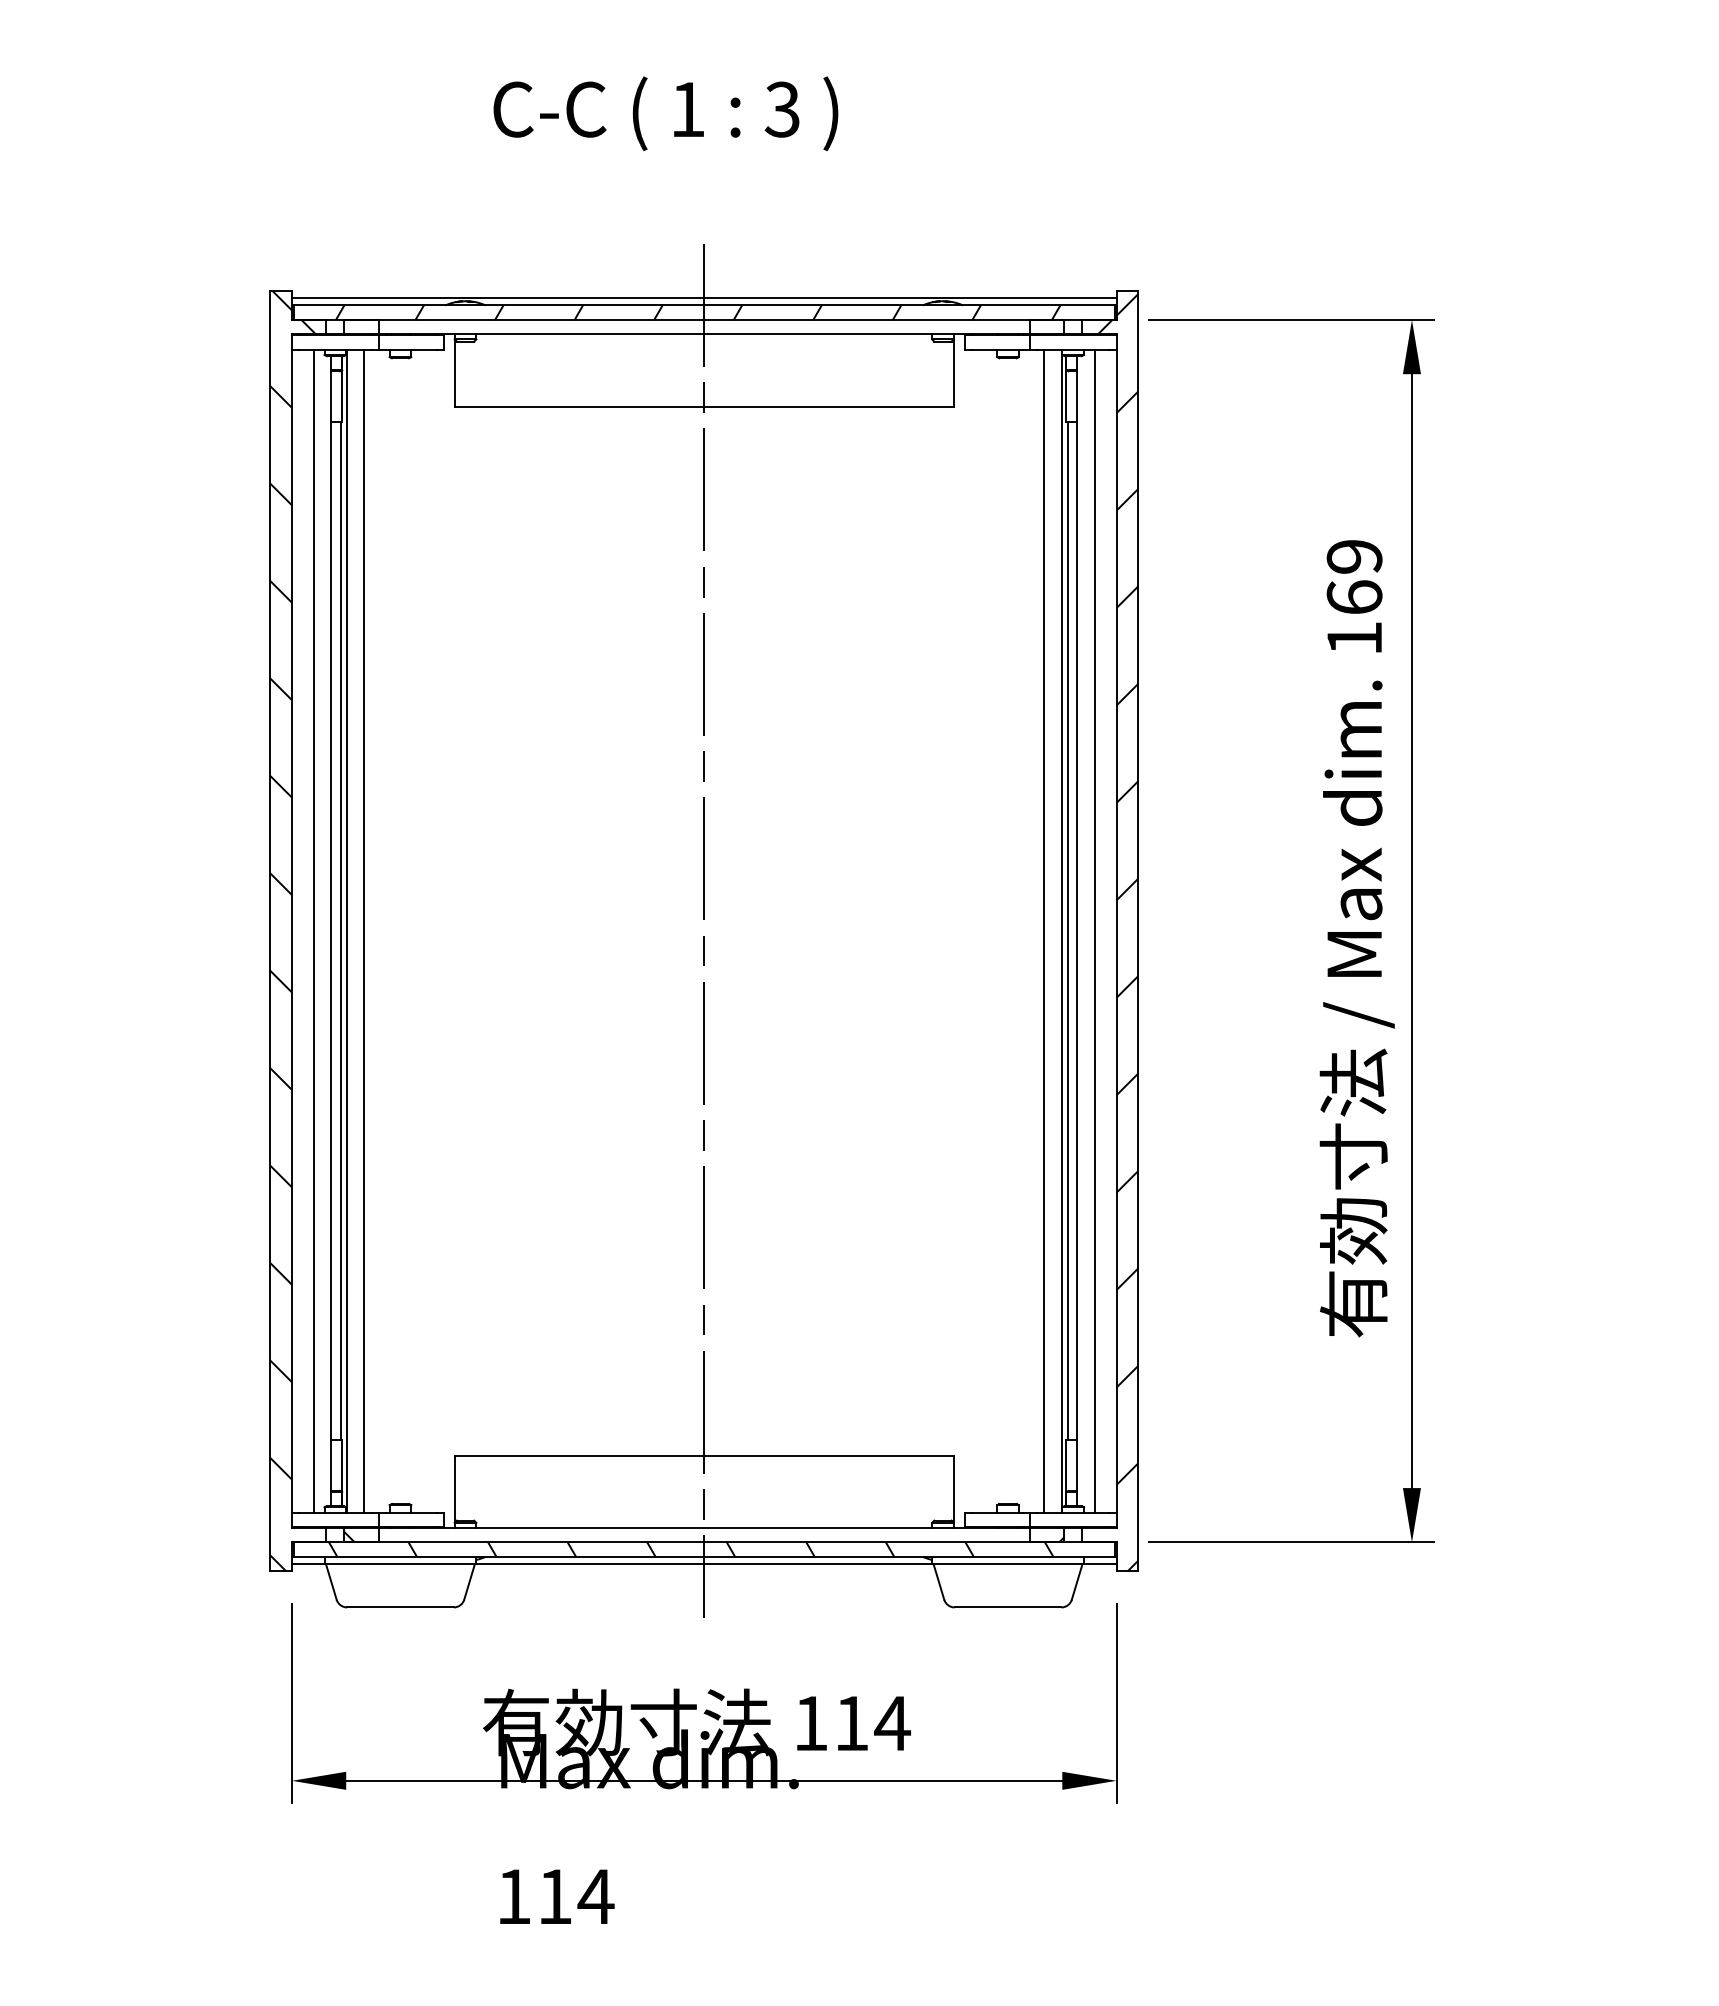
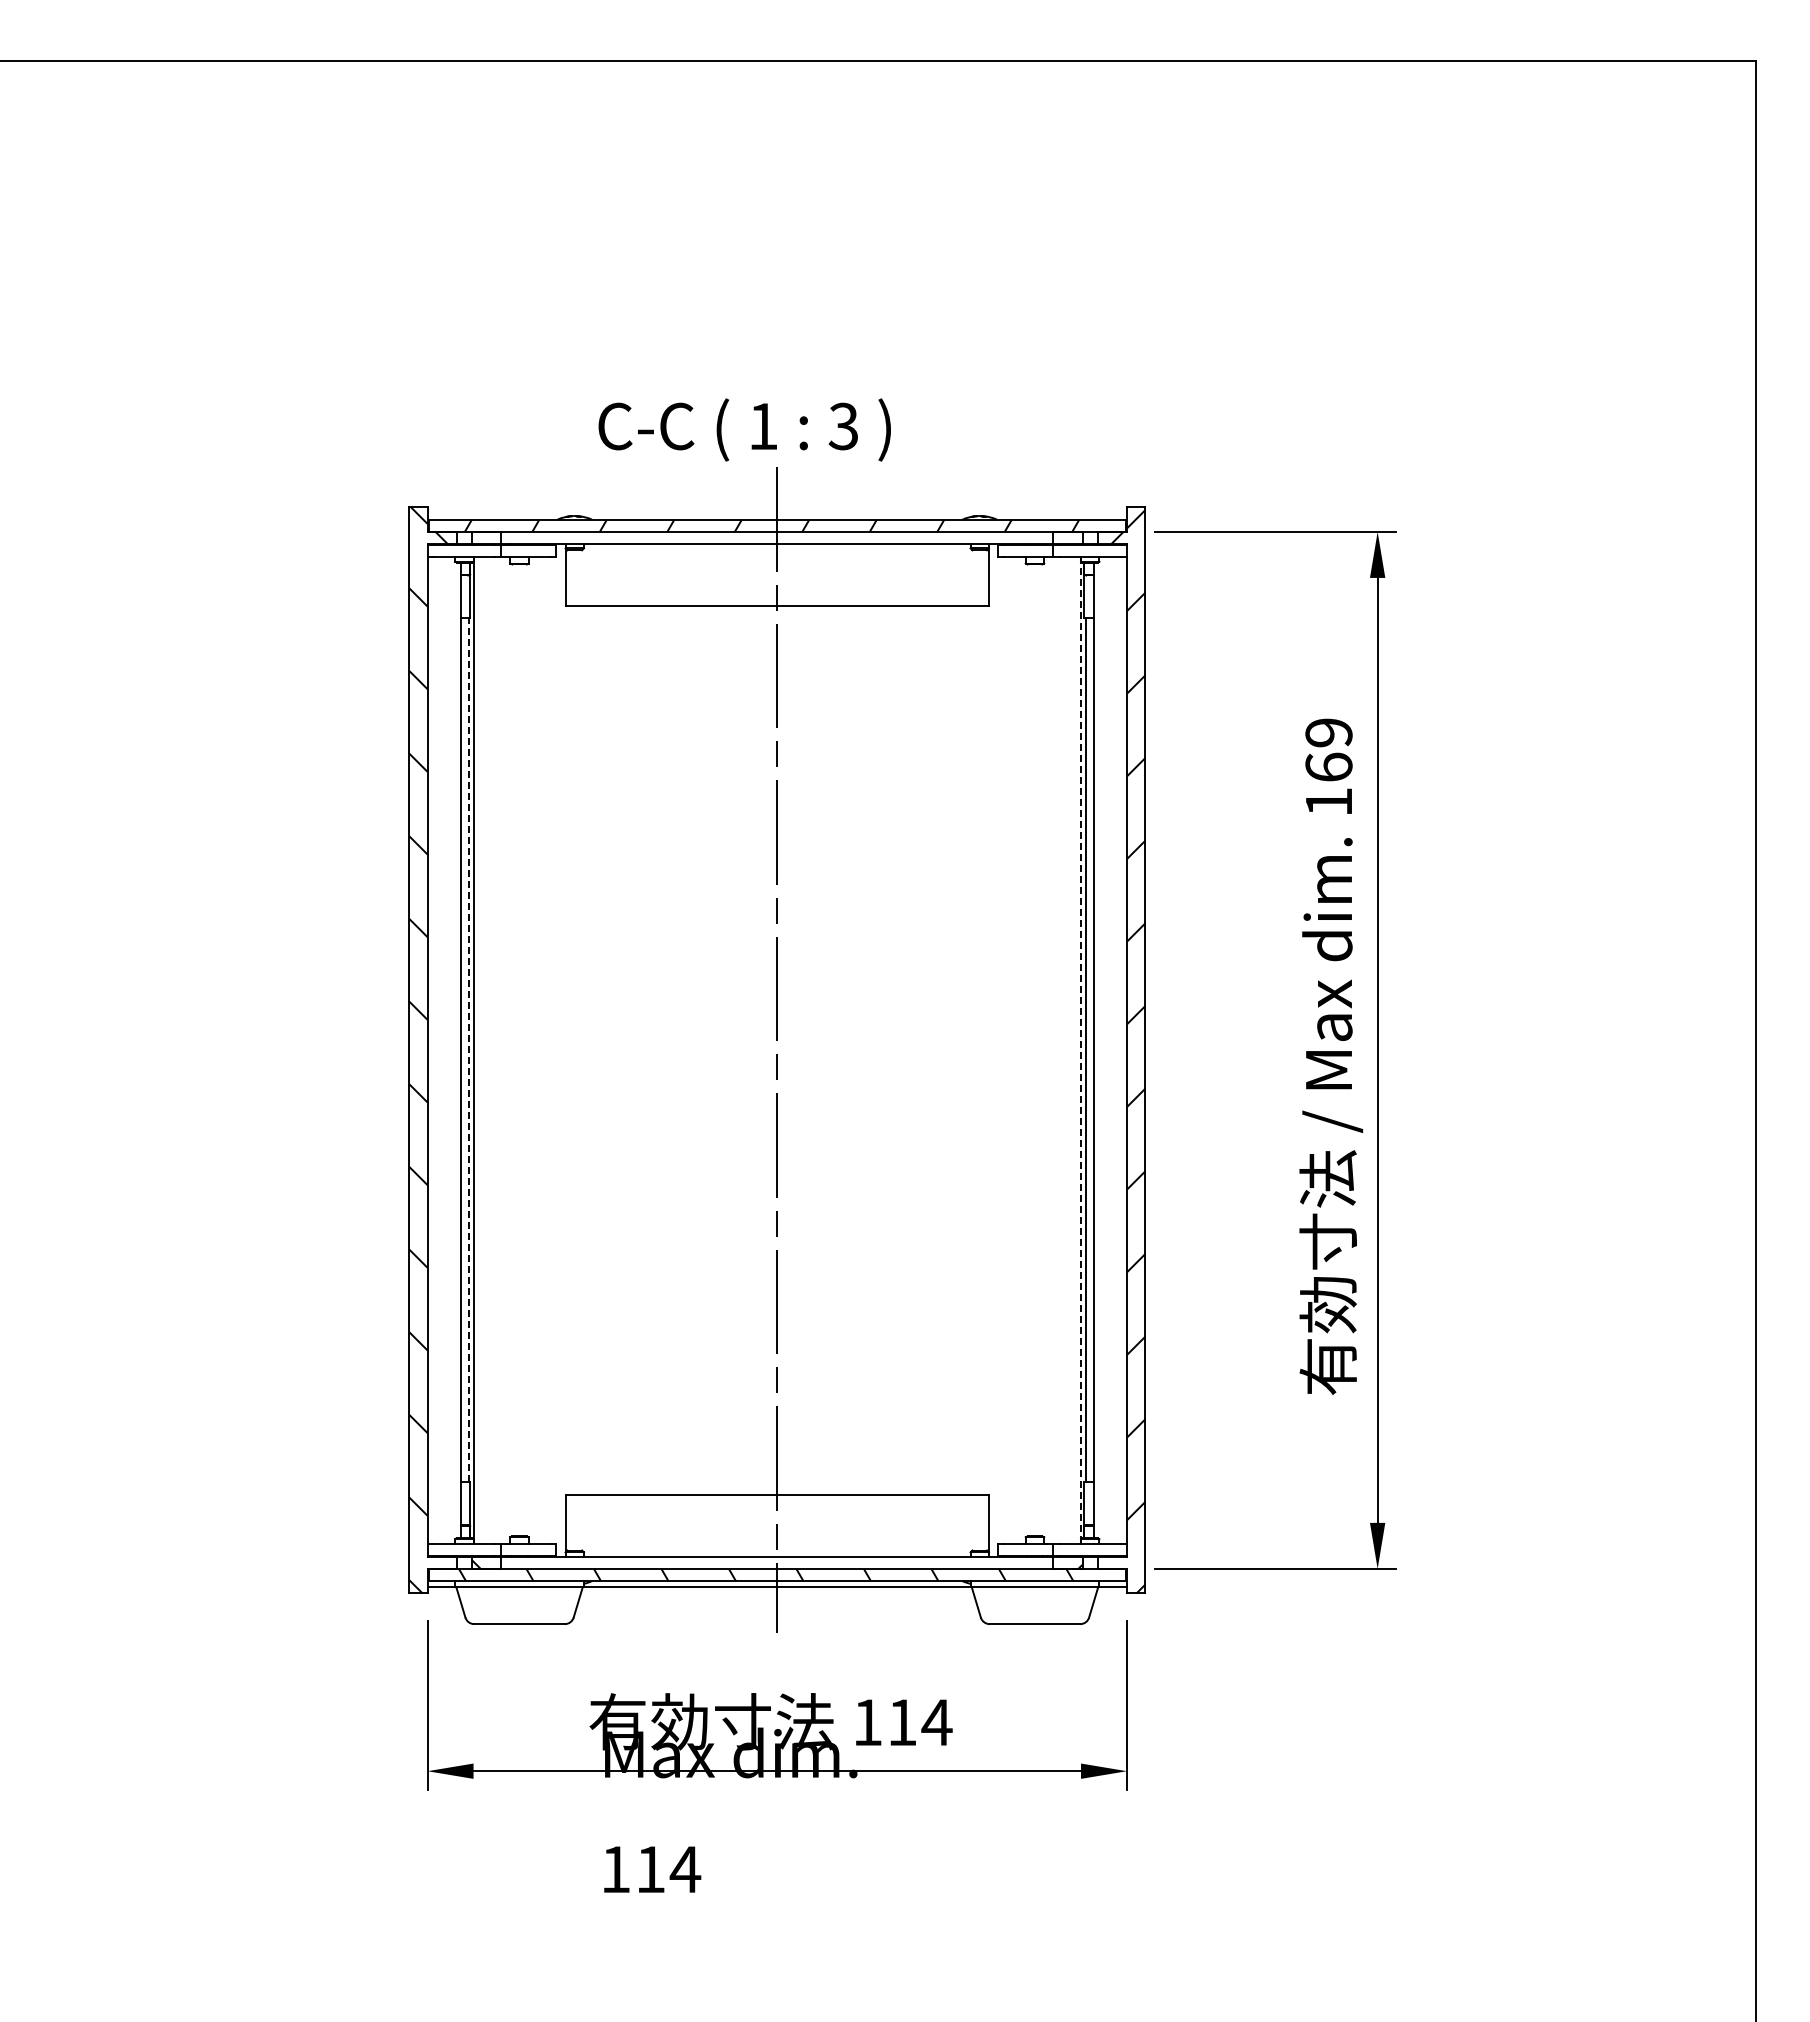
text: (665, 113) -> (744, 429), moved
line: (704, 298) -> (777, 513), removed
line: (313, 931) -> (445, 1050), removed
line: (340, 931) -> (468, 1050), solid -> dashed
line: (363, 931) -> (488, 1050), removed
line: (1044, 931) -> (1065, 1050), removed
line: (1061, 931) -> (1080, 1050), solid -> dashed
line: (1094, 931) -> (1108, 1050), removed

